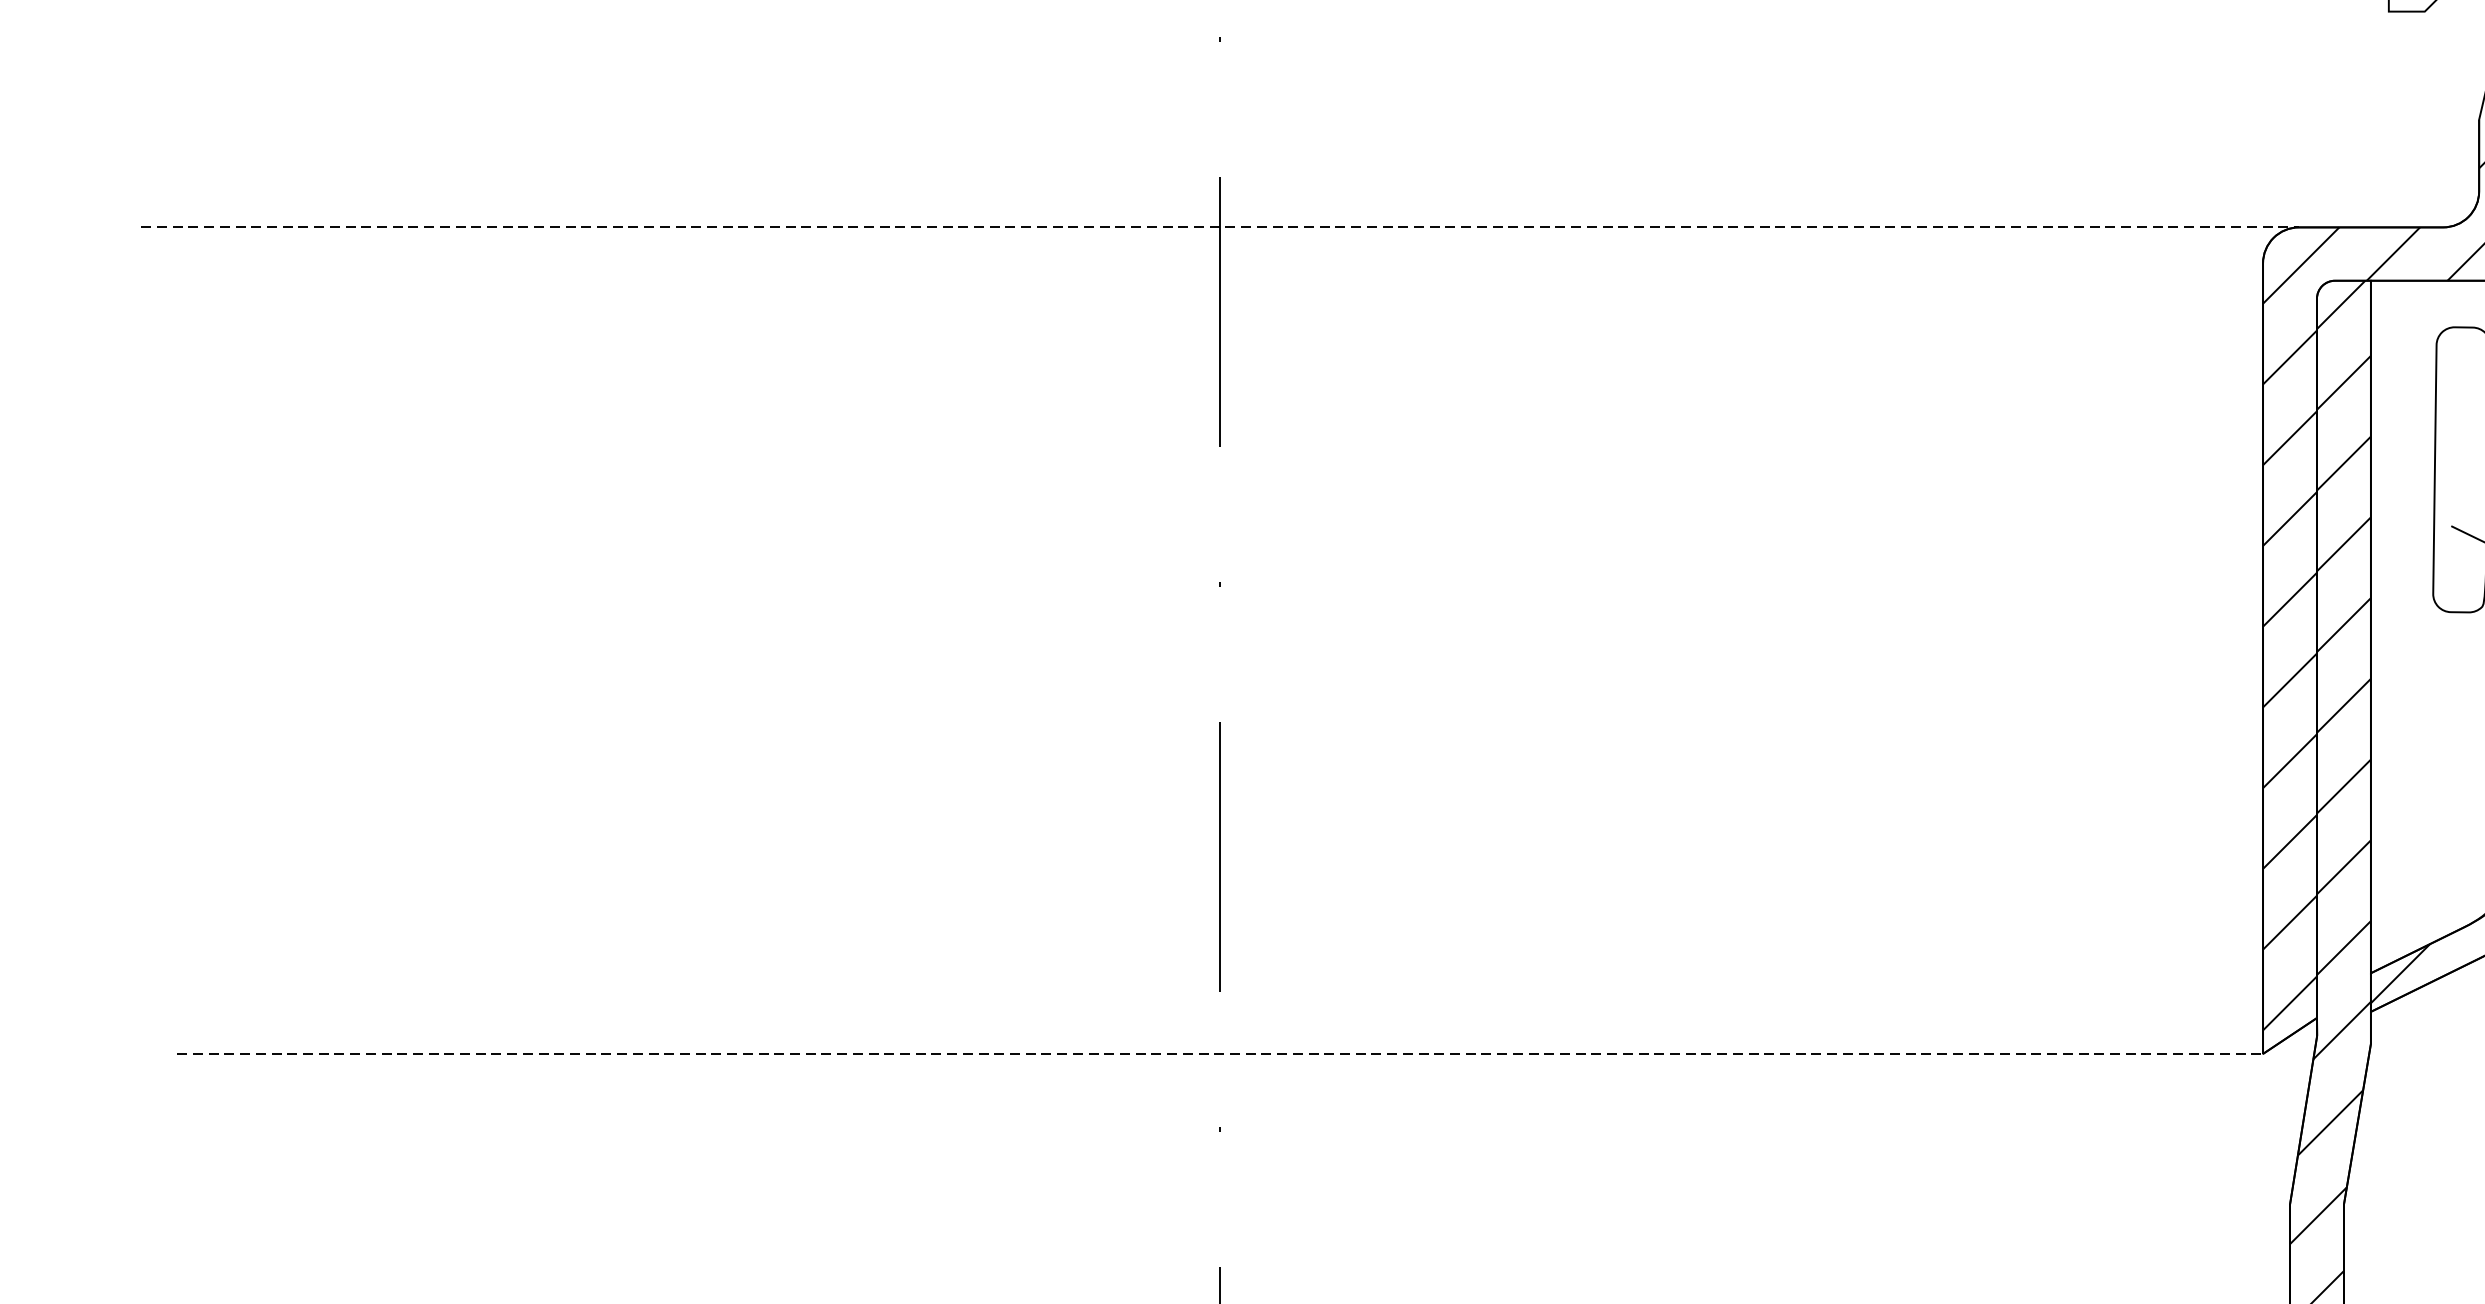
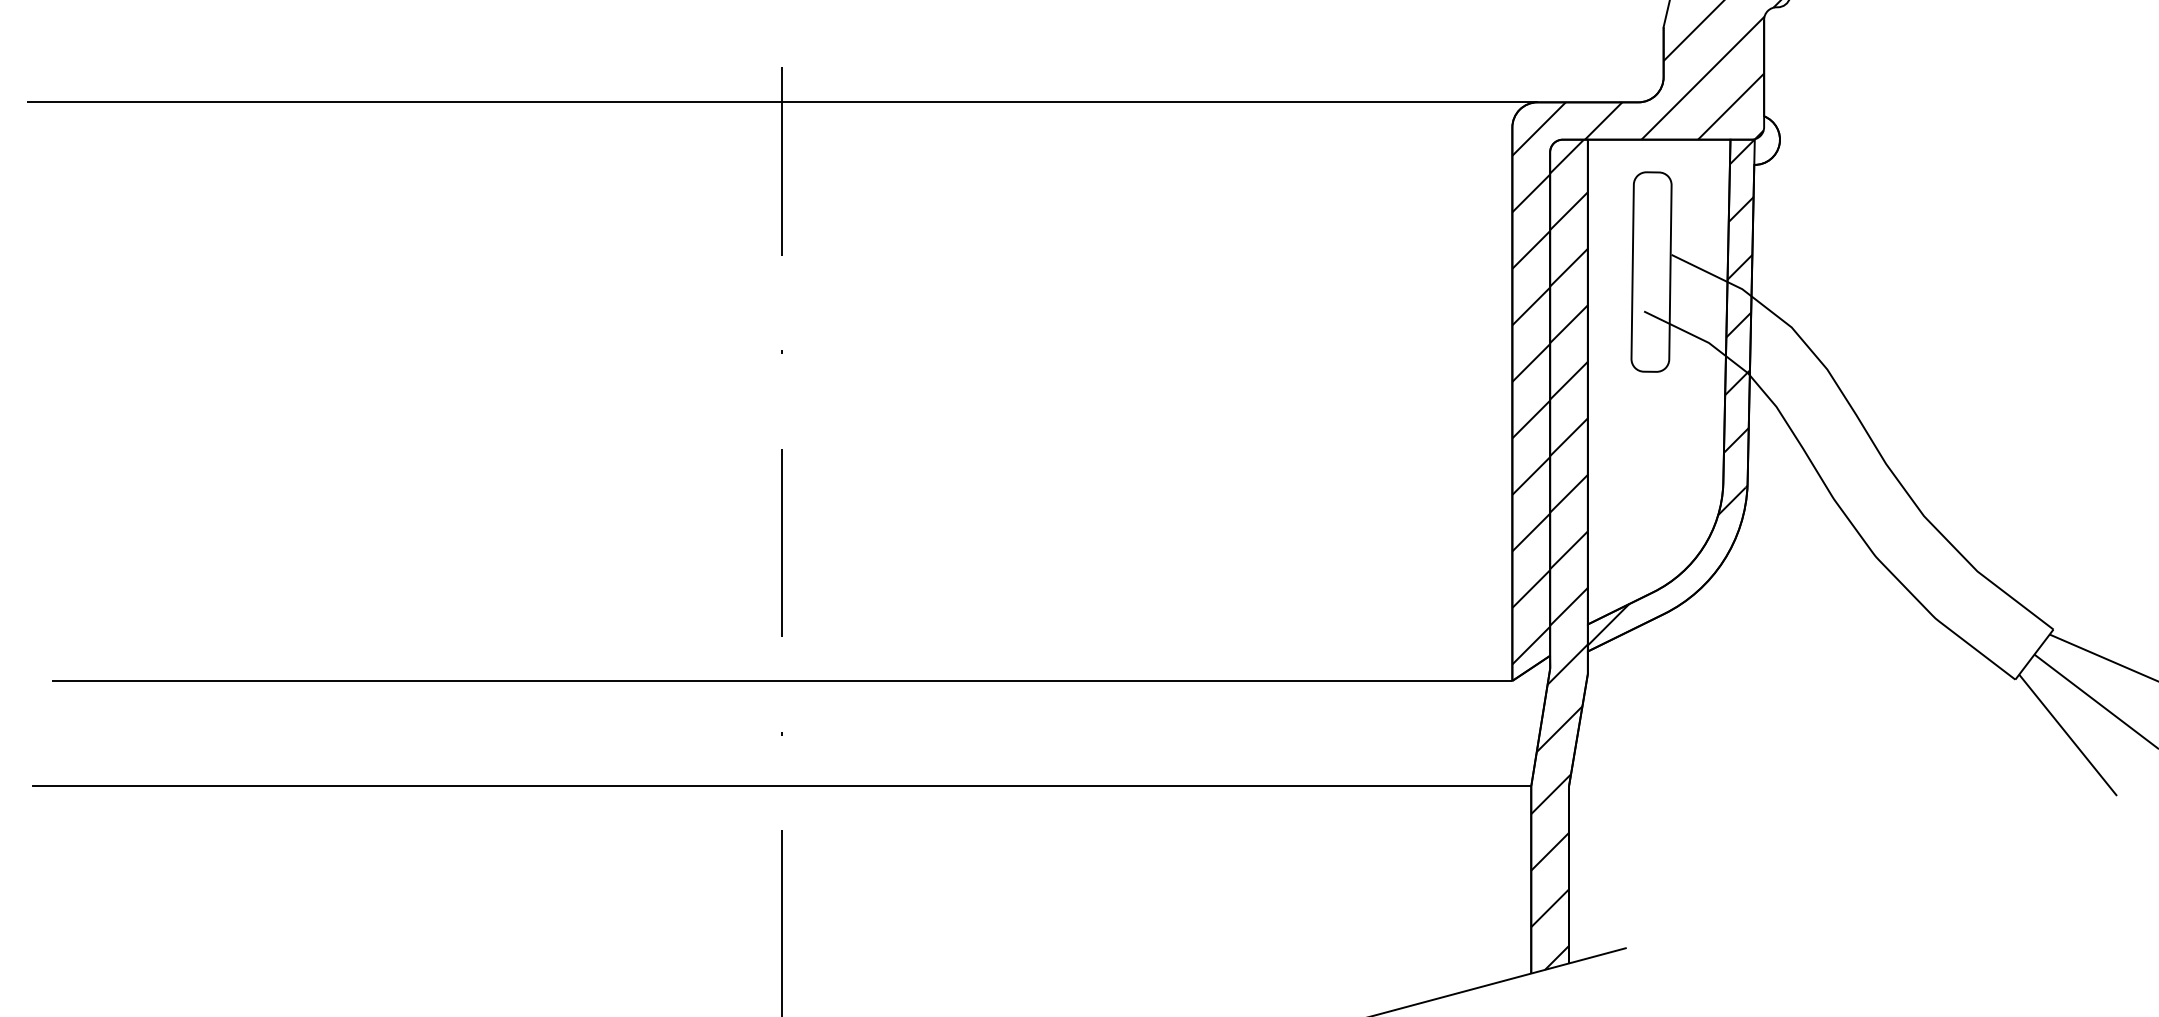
line: (1220, 227) -> (782, 102), dashed -> solid
line: (1220, 1053) -> (782, 680), dashed -> solid
line: (1220, 1204) -> (782, 786), added

